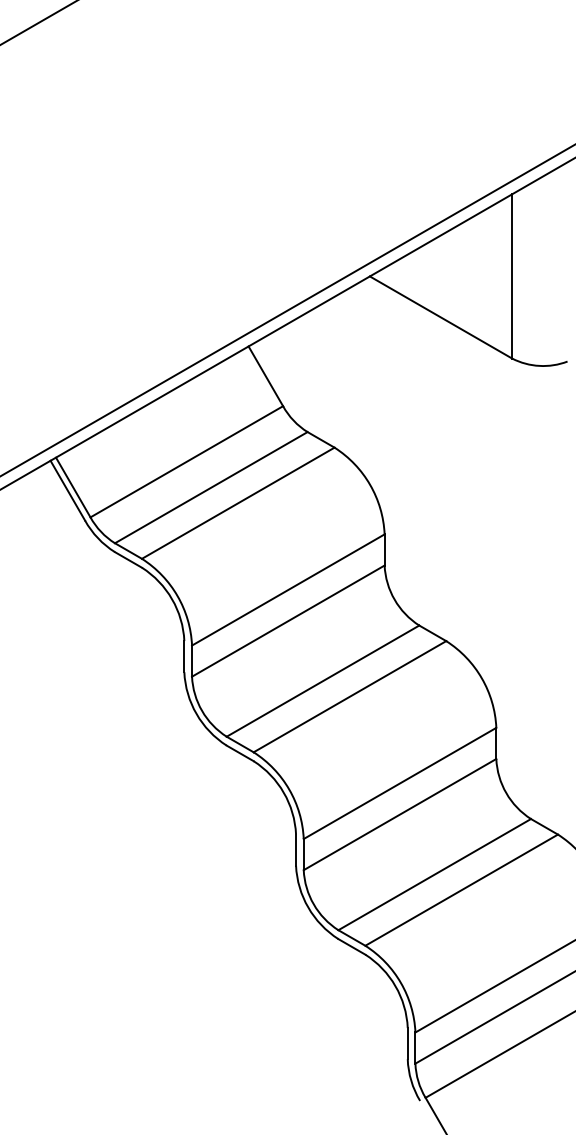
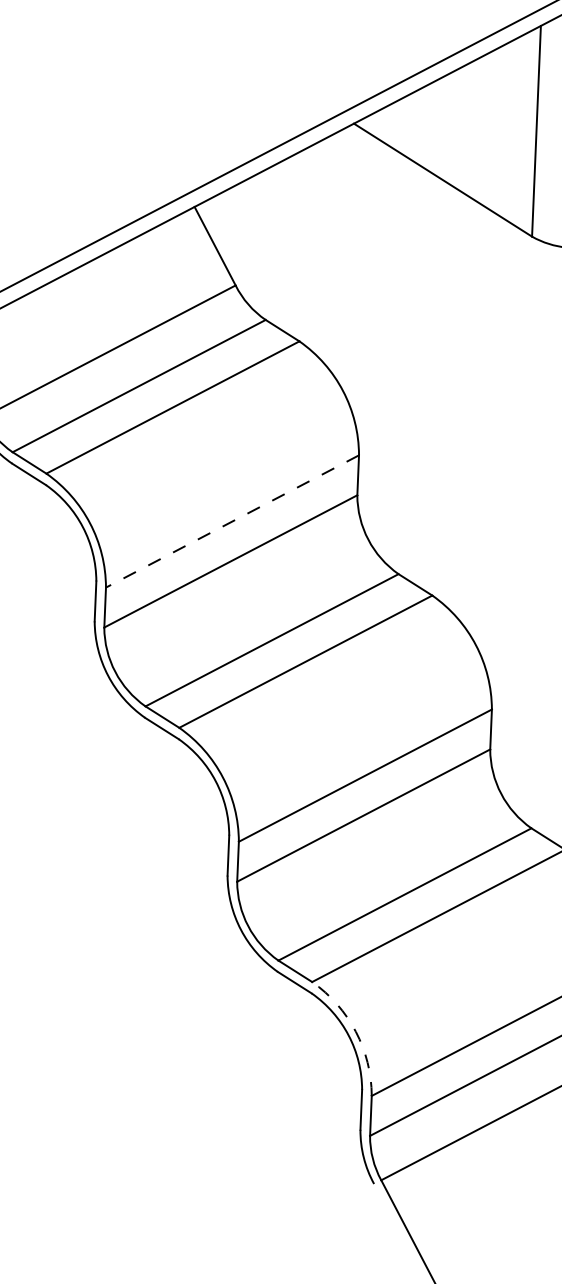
line: (287, 590) -> (231, 522), solid -> dashed
arc: (400, 983) -> (355, 1032), solid -> dashed

